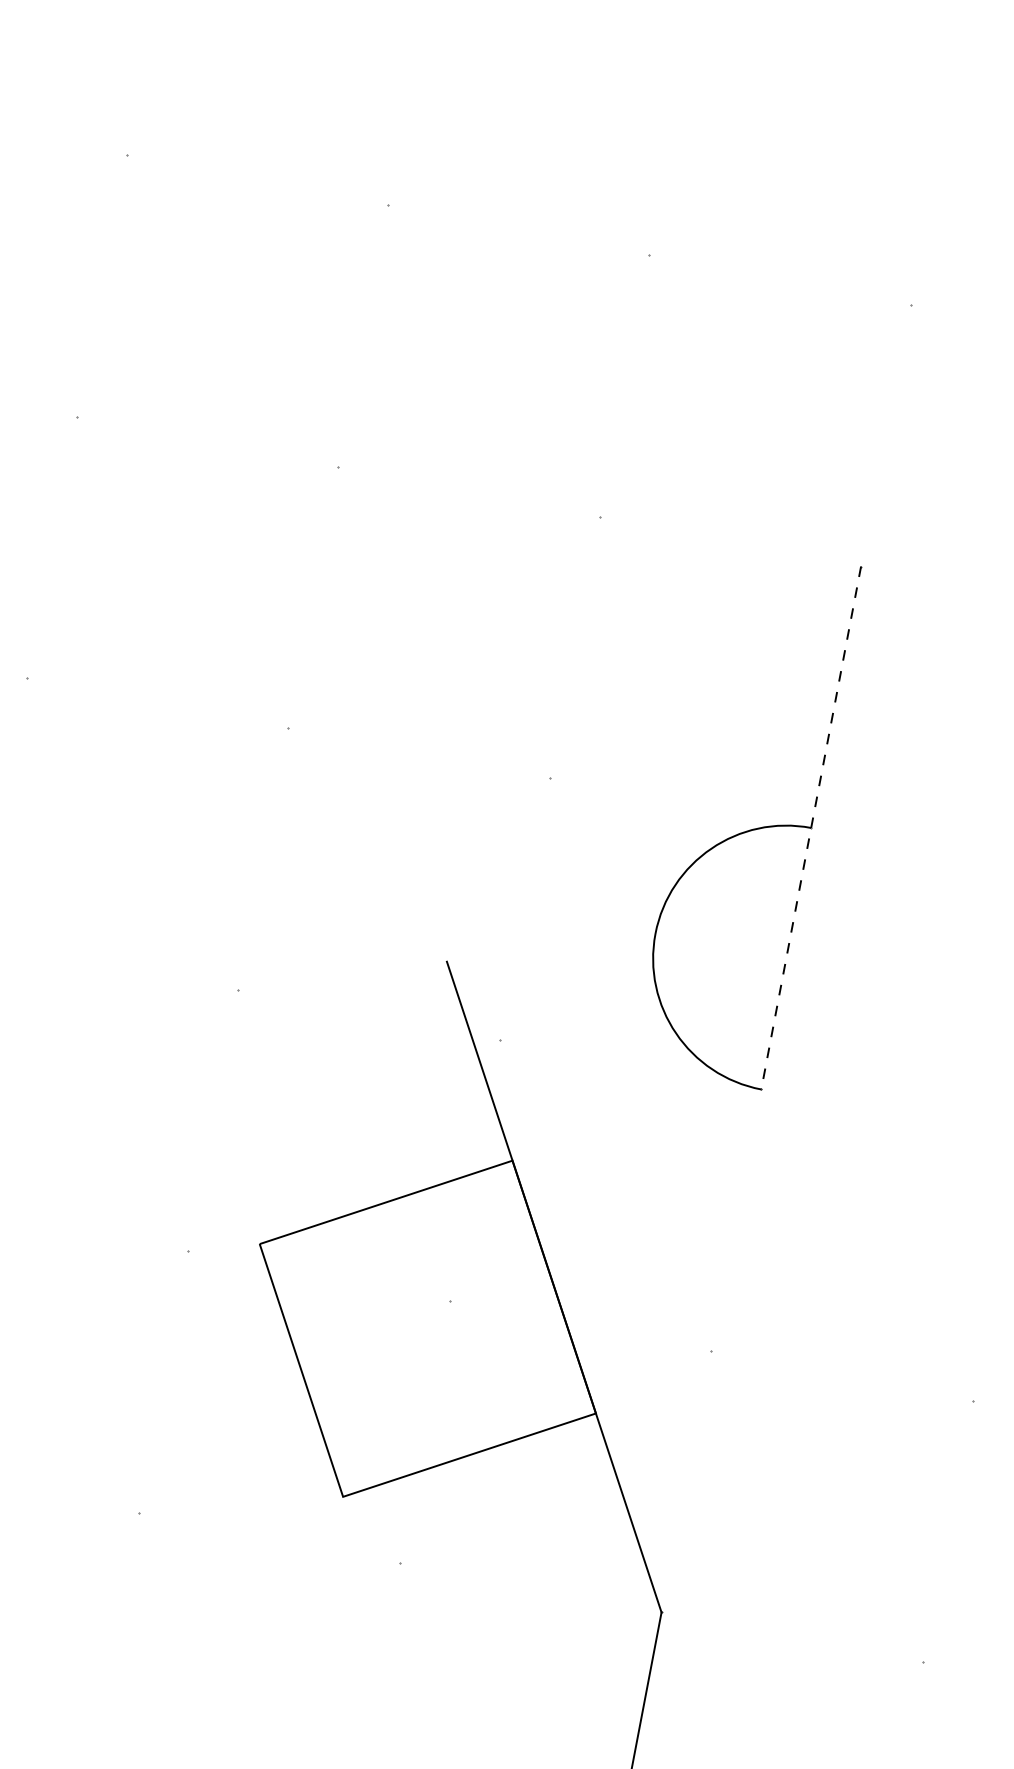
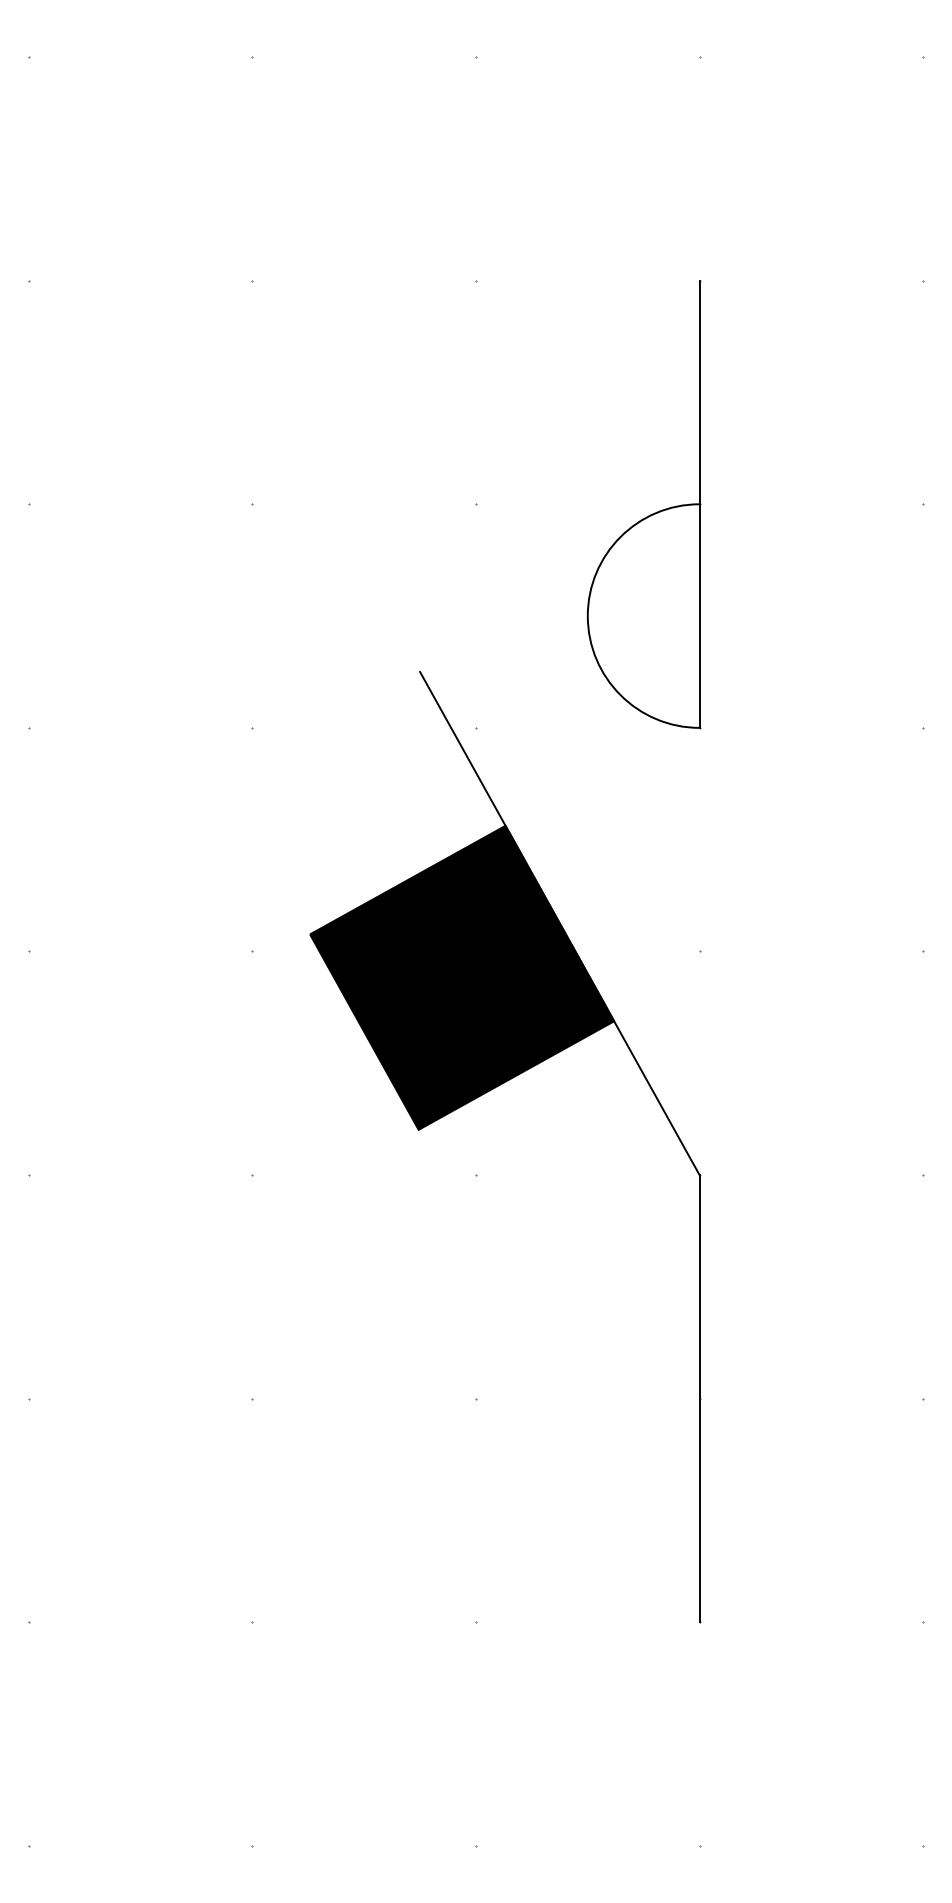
line: (811, 828) -> (699, 504), dashed -> solid
fill: (428, 1328) -> (462, 977), added

